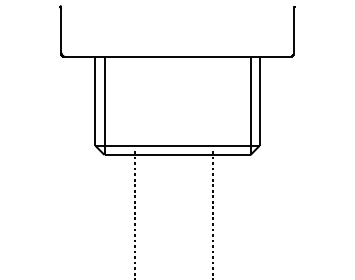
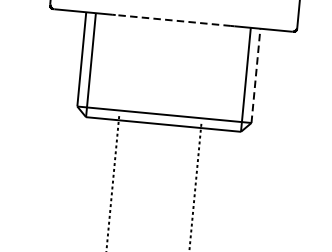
line: (177, 56) -> (173, 19), solid -> dashed
line: (259, 100) -> (255, 74), solid -> dashed

